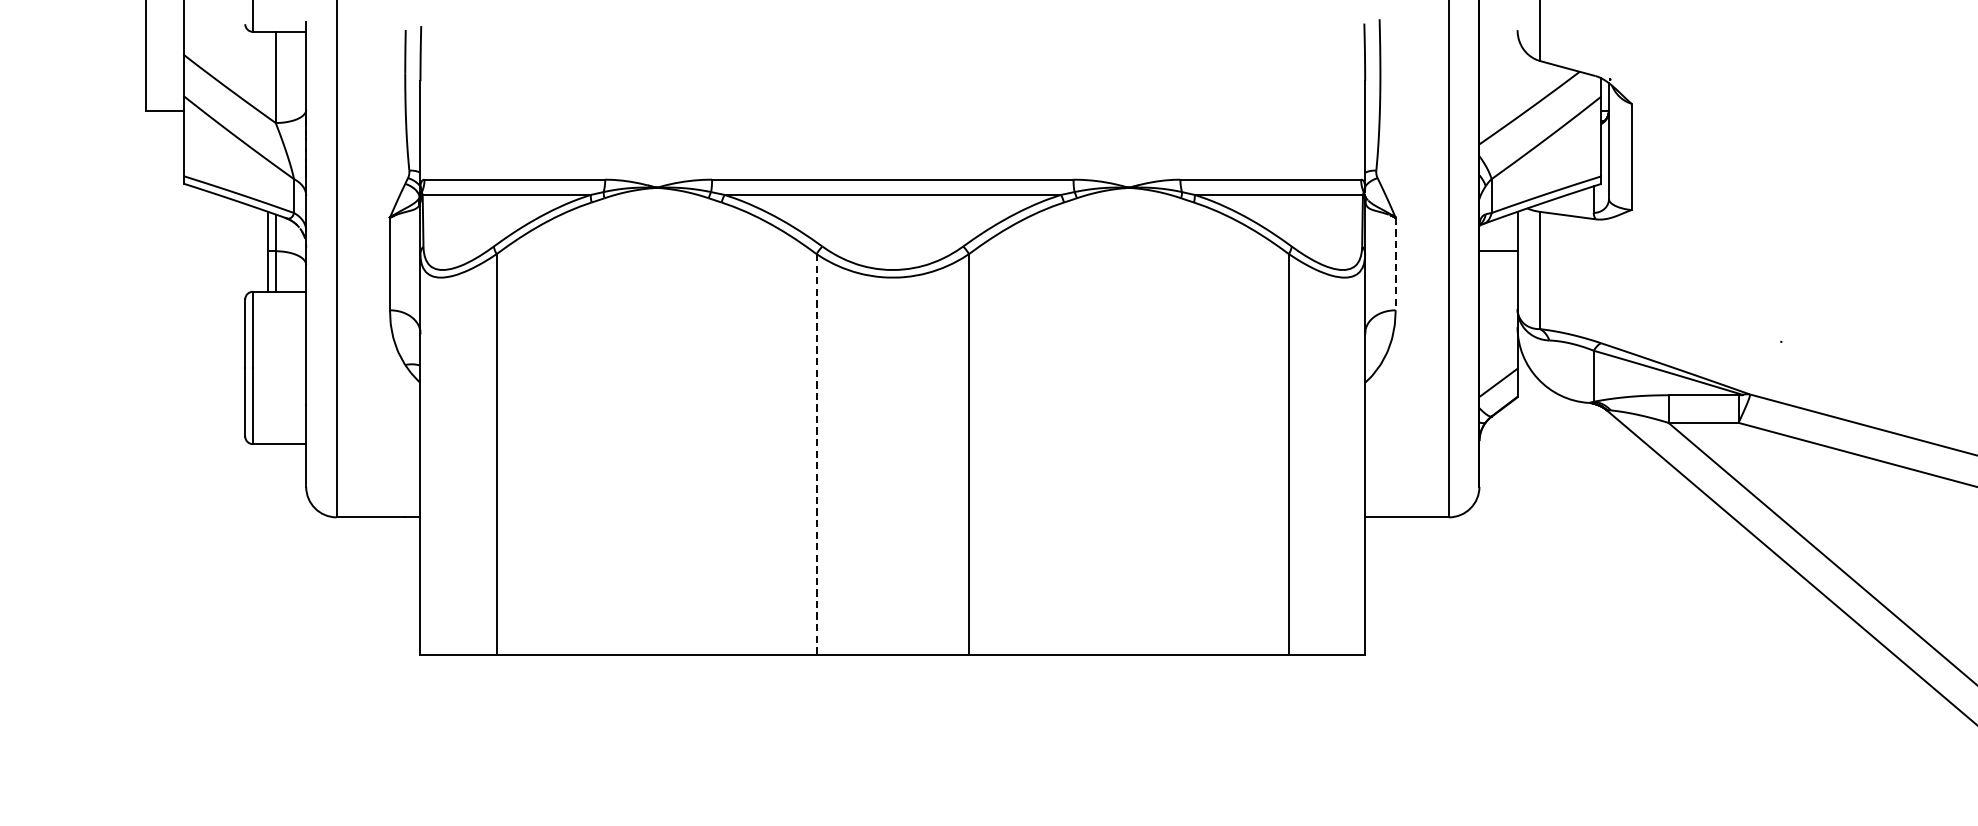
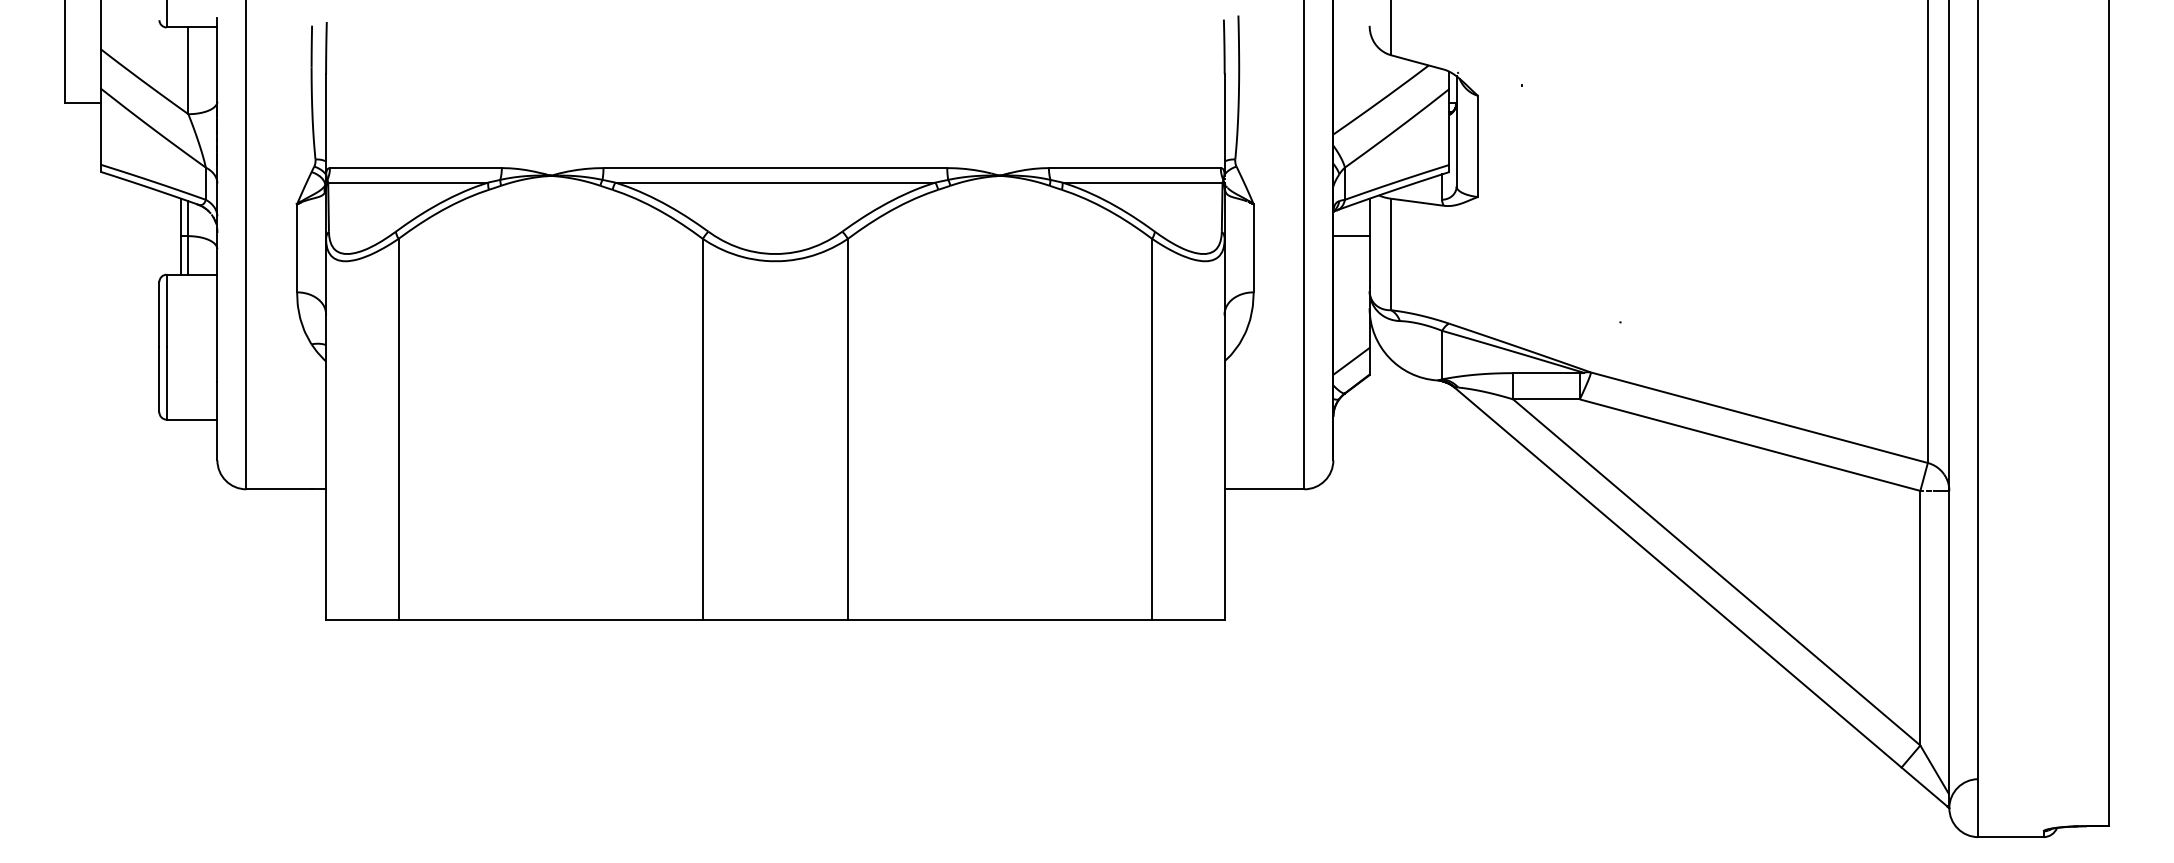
line: (1395, 264) -> (1253, 248), dashed -> solid
line: (816, 453) -> (702, 428), dashed -> solid

